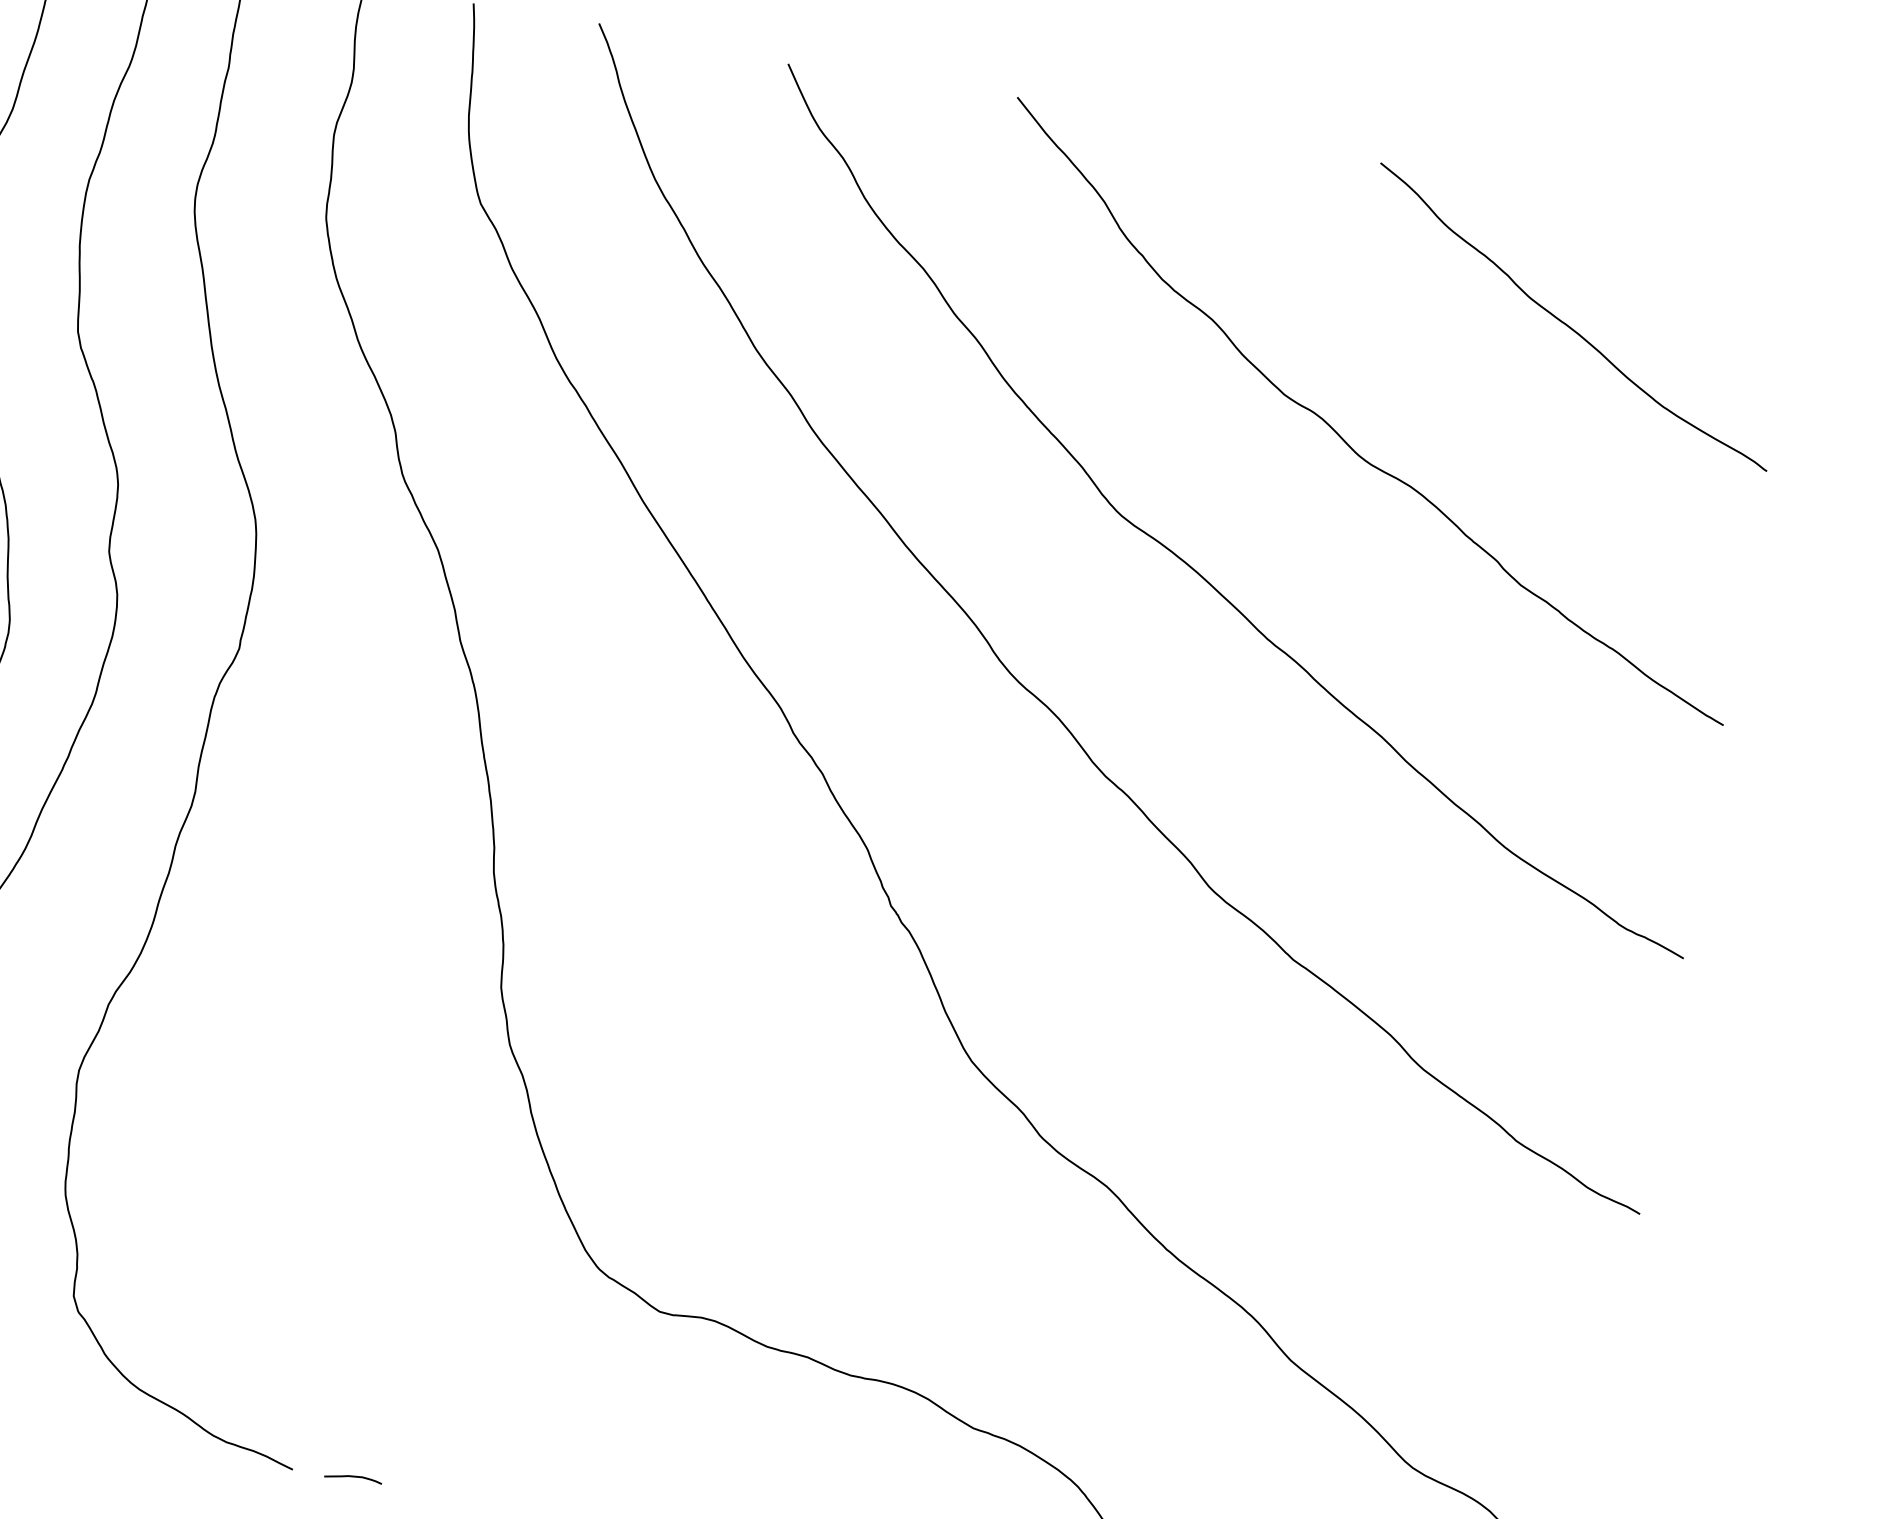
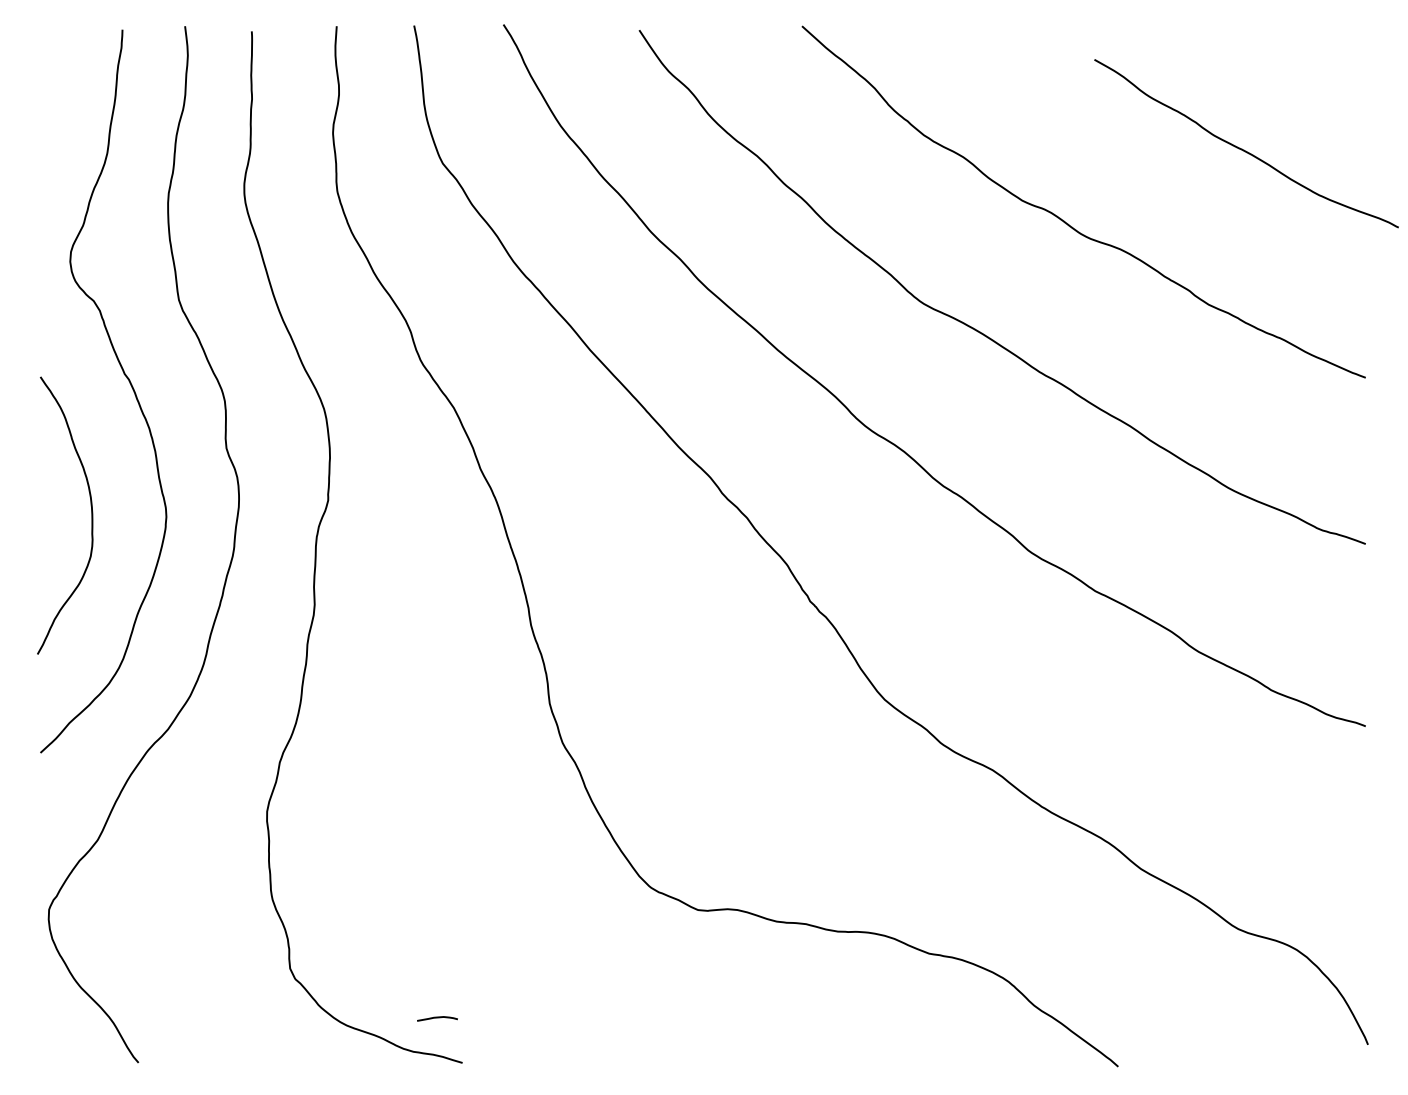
curve: (1569, 324) -> (1244, 149), moved
curve: (353, 1477) -> (437, 1018), moved

